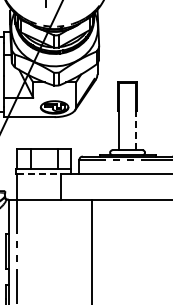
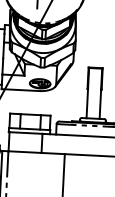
line: (136, 130) -> (100, 104), dashed -> solid
line: (39, 174) -> (26, 133), dashed -> solid

